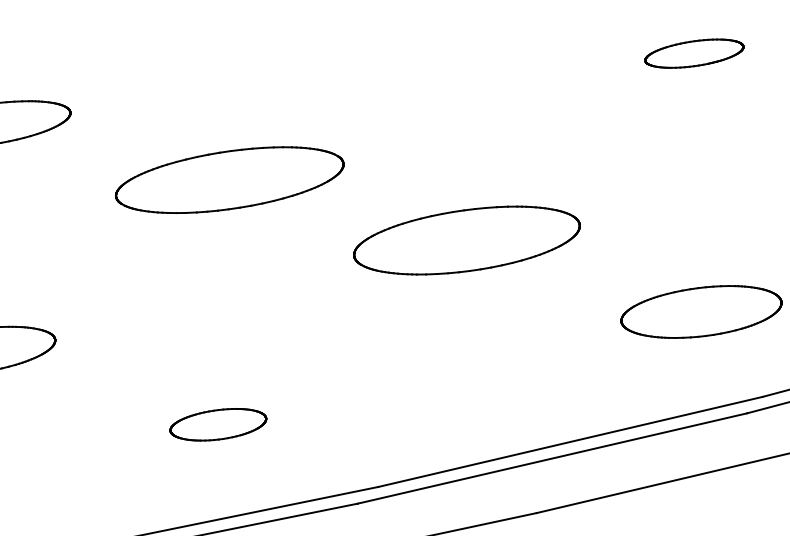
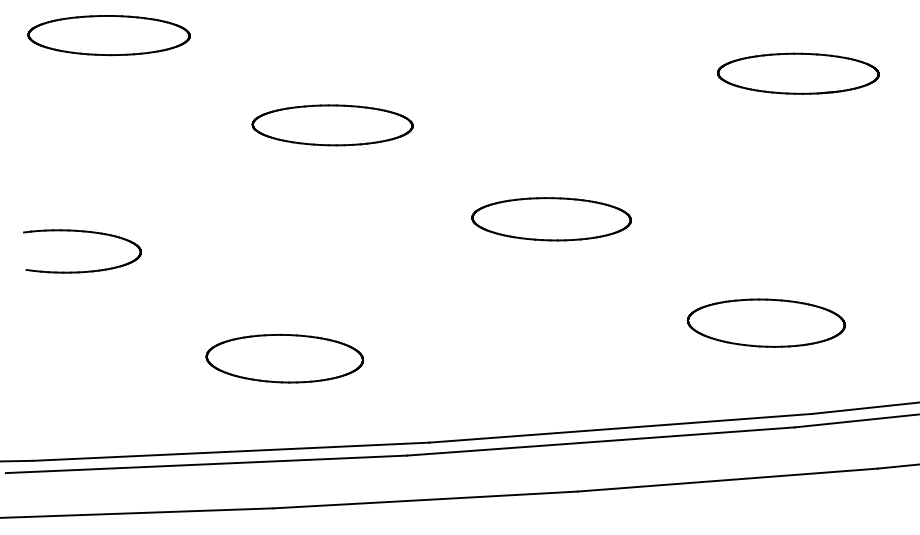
part: (694, 53) -> (798, 73), size x1.67
part: (229, 180) -> (332, 125), size x0.71
part: (466, 241) -> (551, 219), size x0.71
part: (217, 424) -> (284, 358), size x1.67

